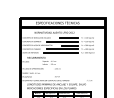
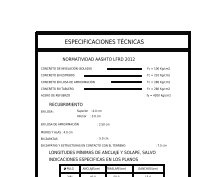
line: (61, 53) -> (111, 96), removed

